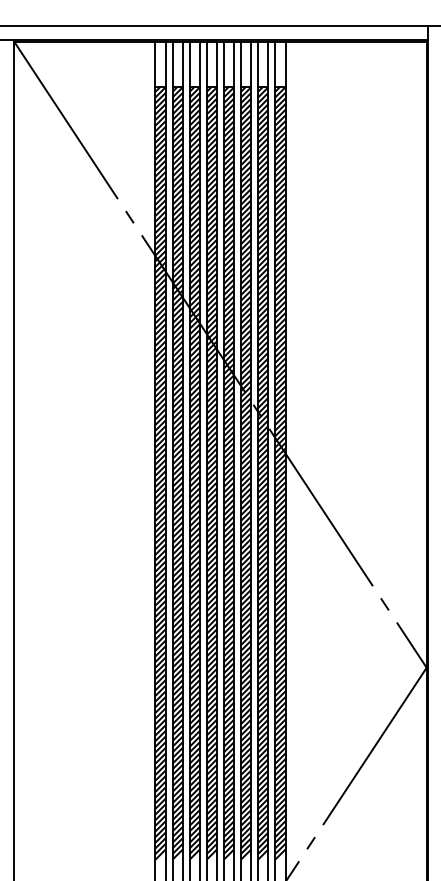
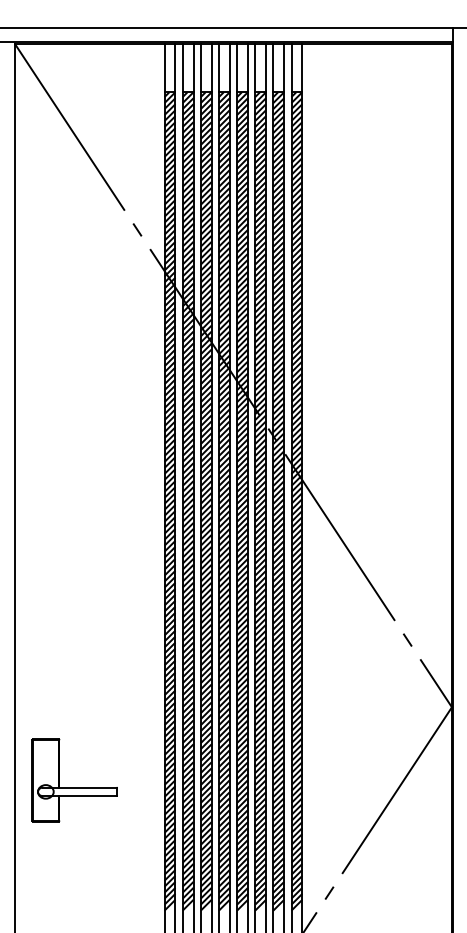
part: (70, 743) -> (74, 787), added

